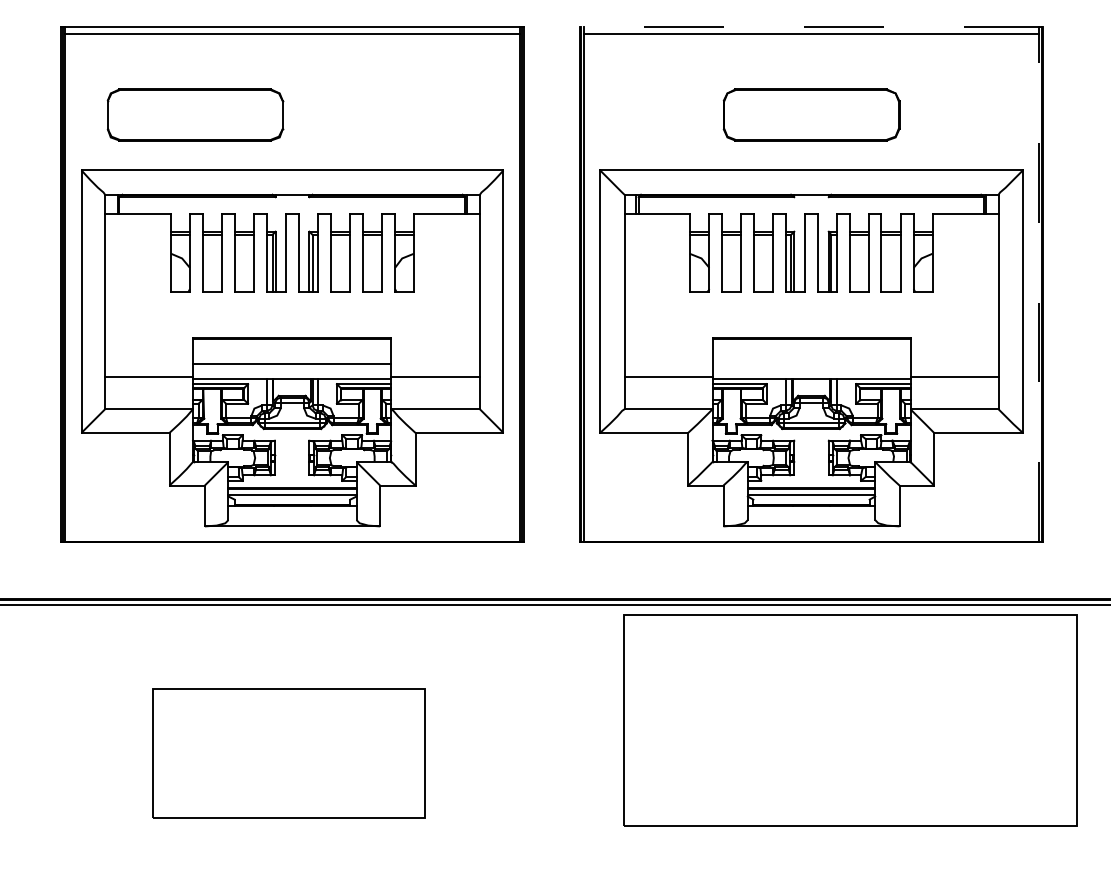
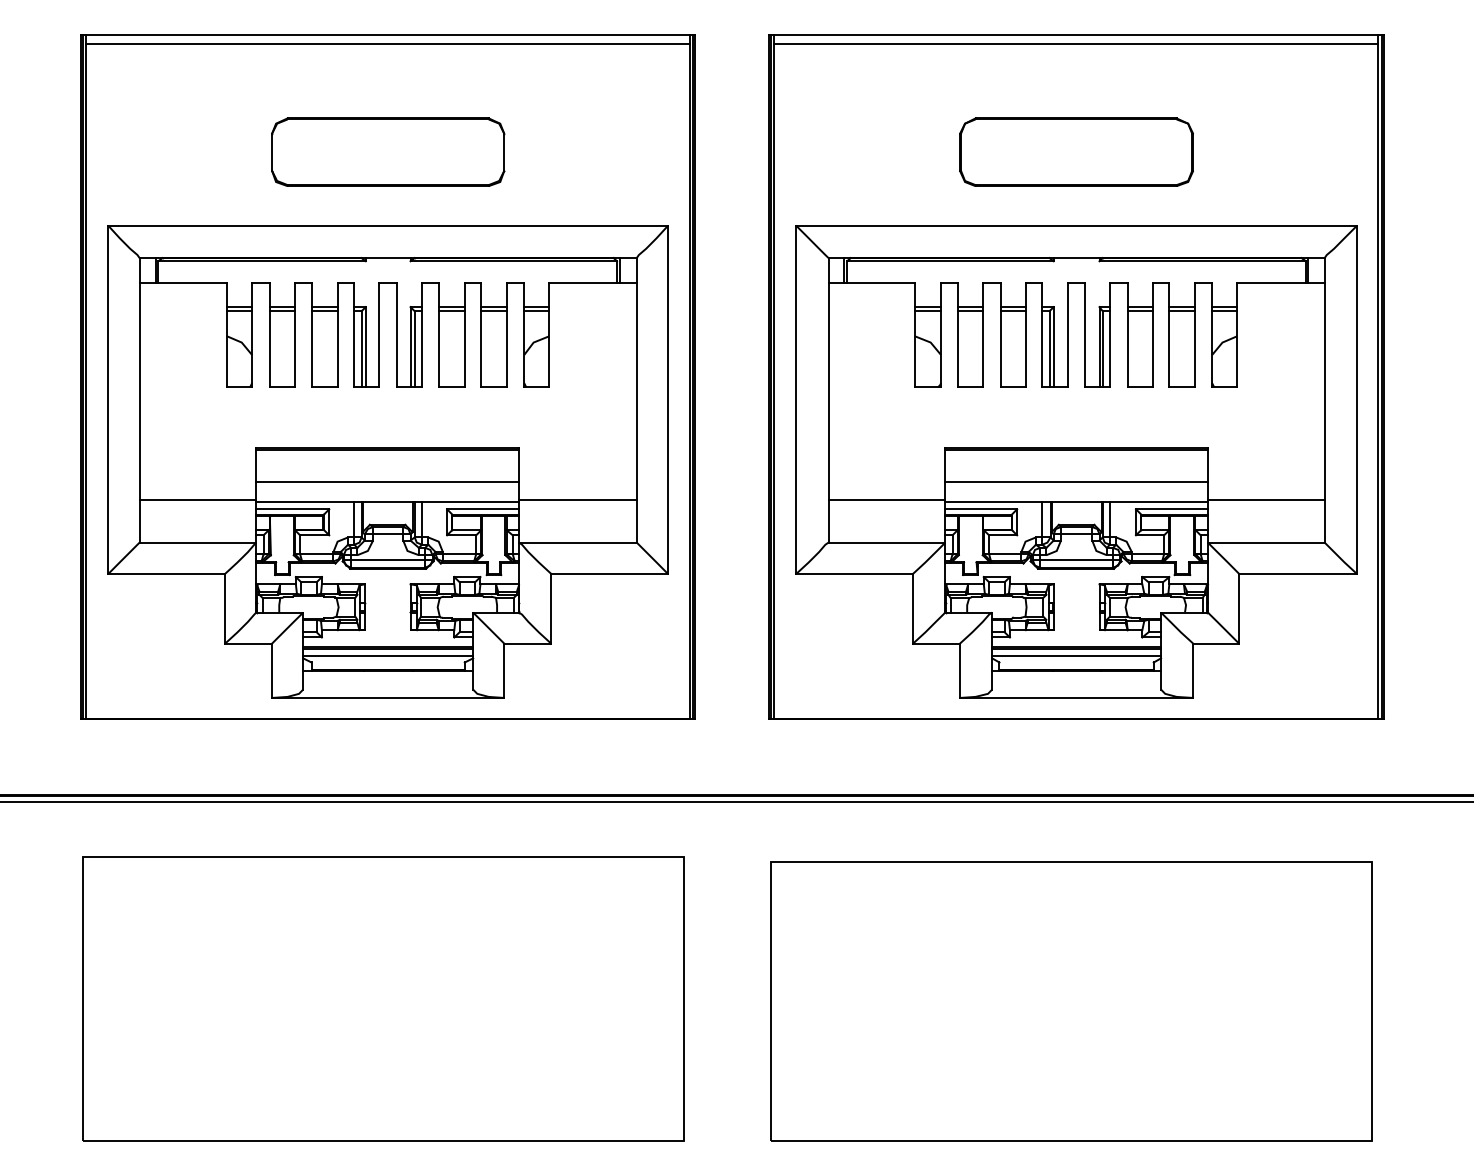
line: (811, 26) -> (1076, 35), dashed -> solid
part: (195, 114) -> (388, 151), moved
line: (1038, 287) -> (1377, 381), dashed -> solid
line: (811, 363) -> (1076, 482), added
part: (850, 720) -> (1071, 1001), moved
part: (288, 752) -> (383, 998), size x1.67

